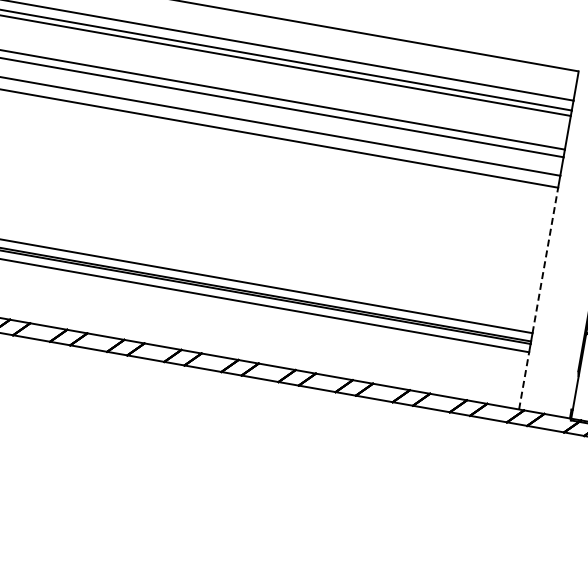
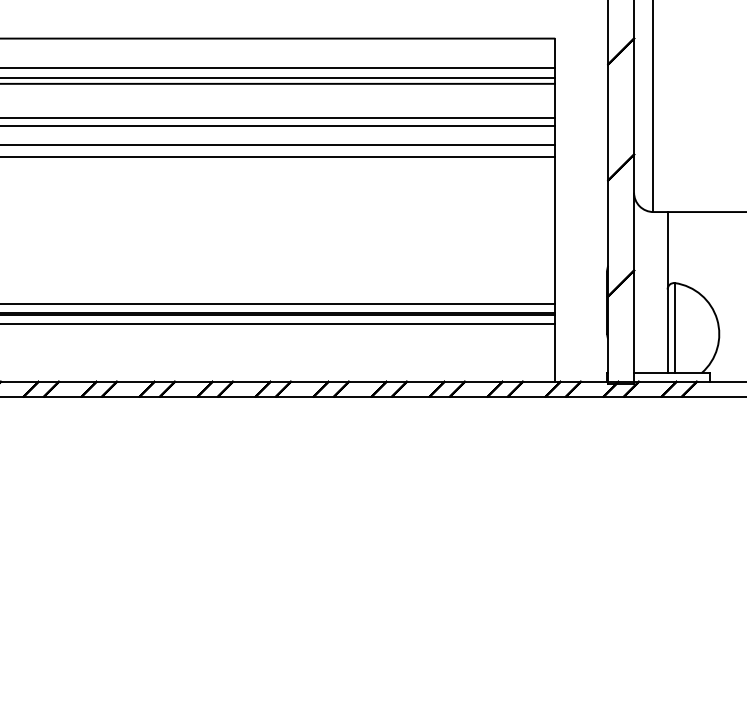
line: (545, 260) -> (555, 230), dashed -> solid
line: (524, 380) -> (555, 352), dashed -> solid

